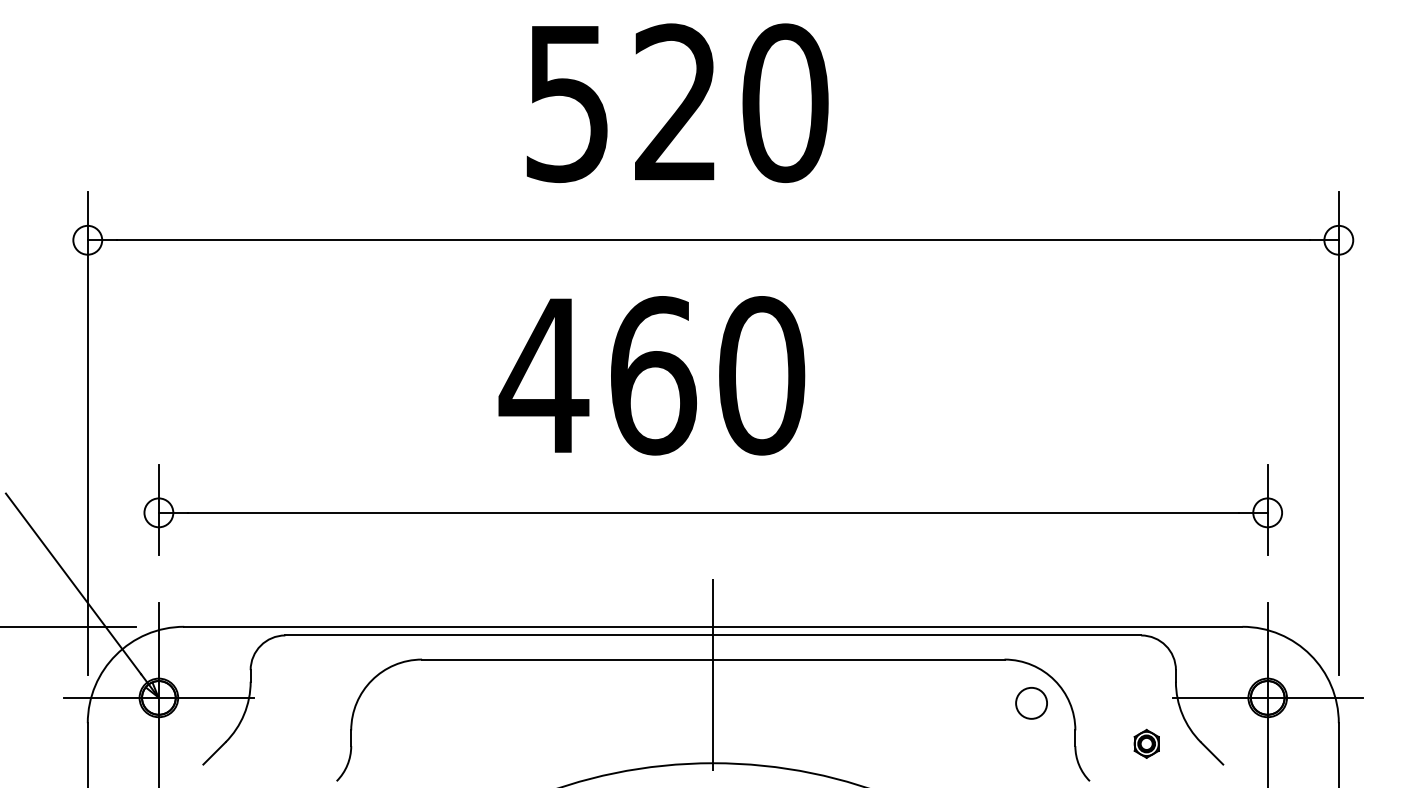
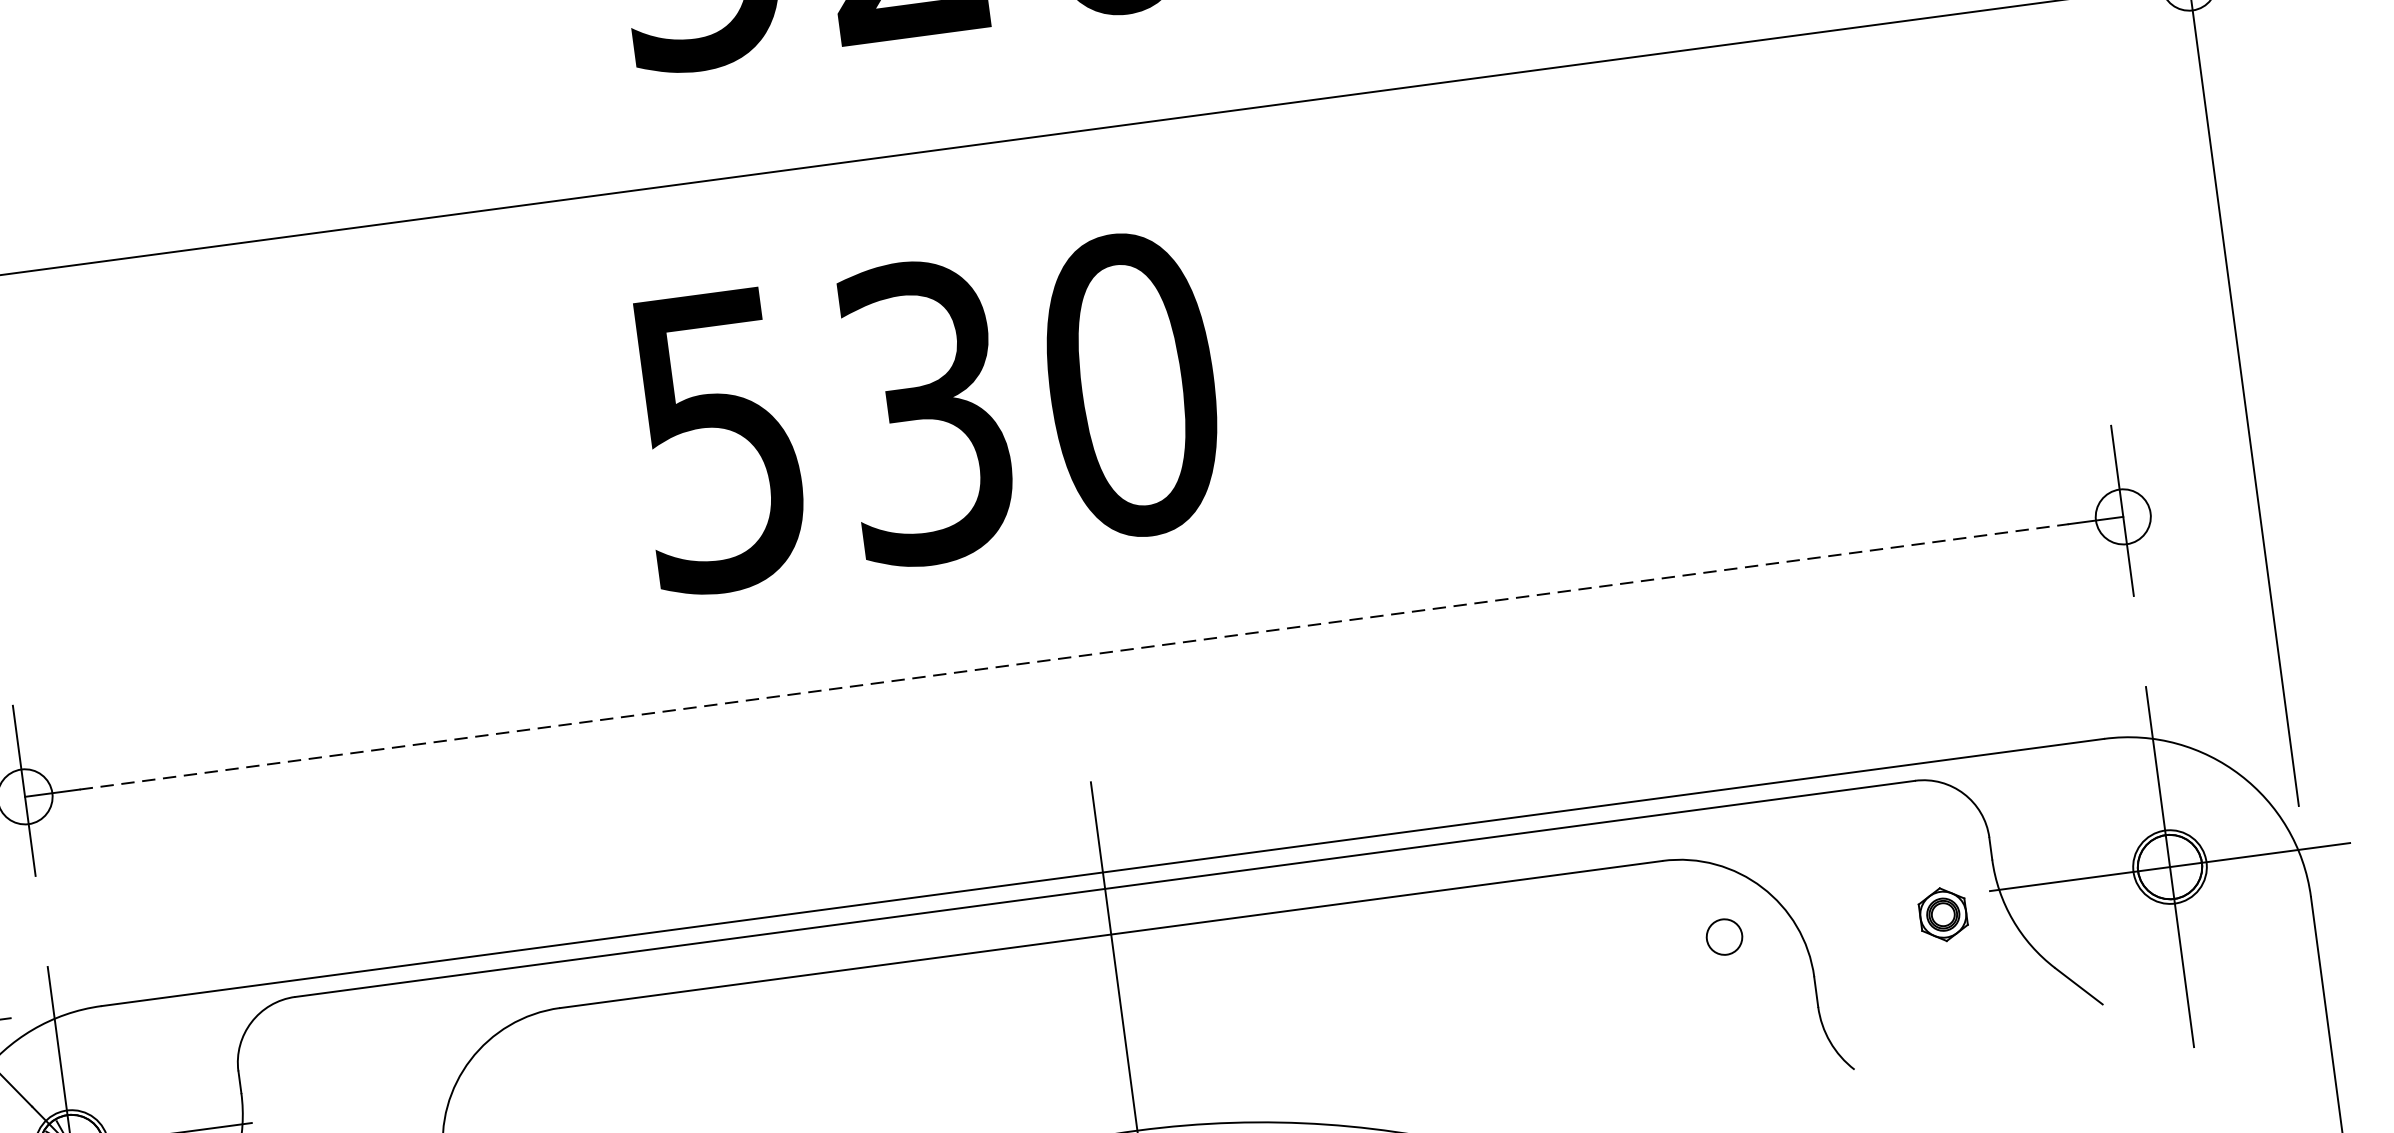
text: (597, 375) -> (820, 426), 460 -> 530
line: (713, 512) -> (1074, 656), solid -> dashed
circle: (1031, 703) -> (1724, 937), size x0.6
part: (1146, 743) -> (1942, 913), moved

